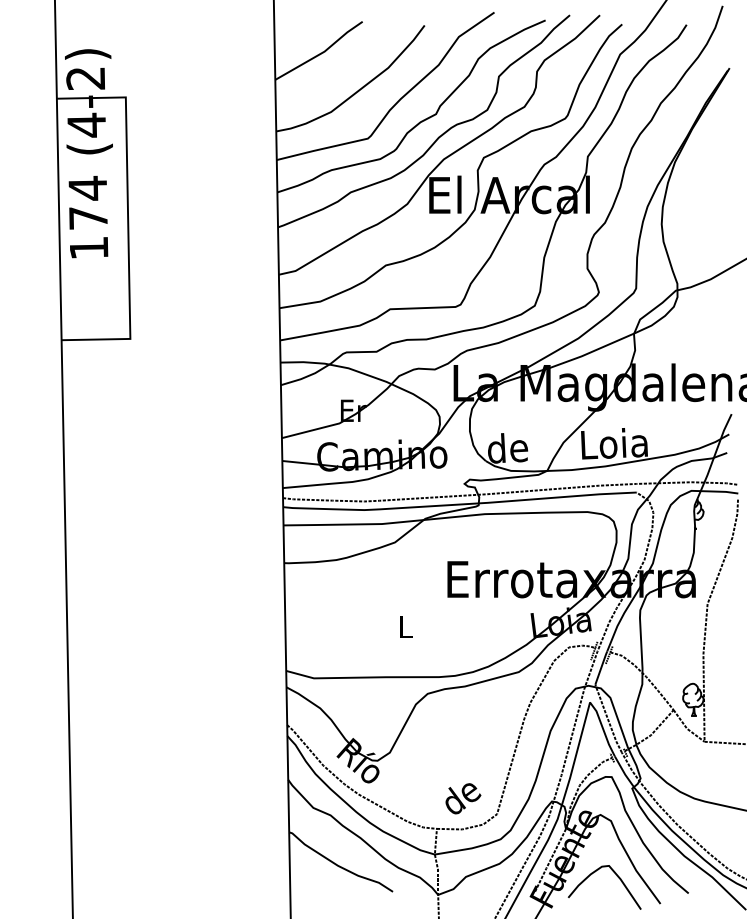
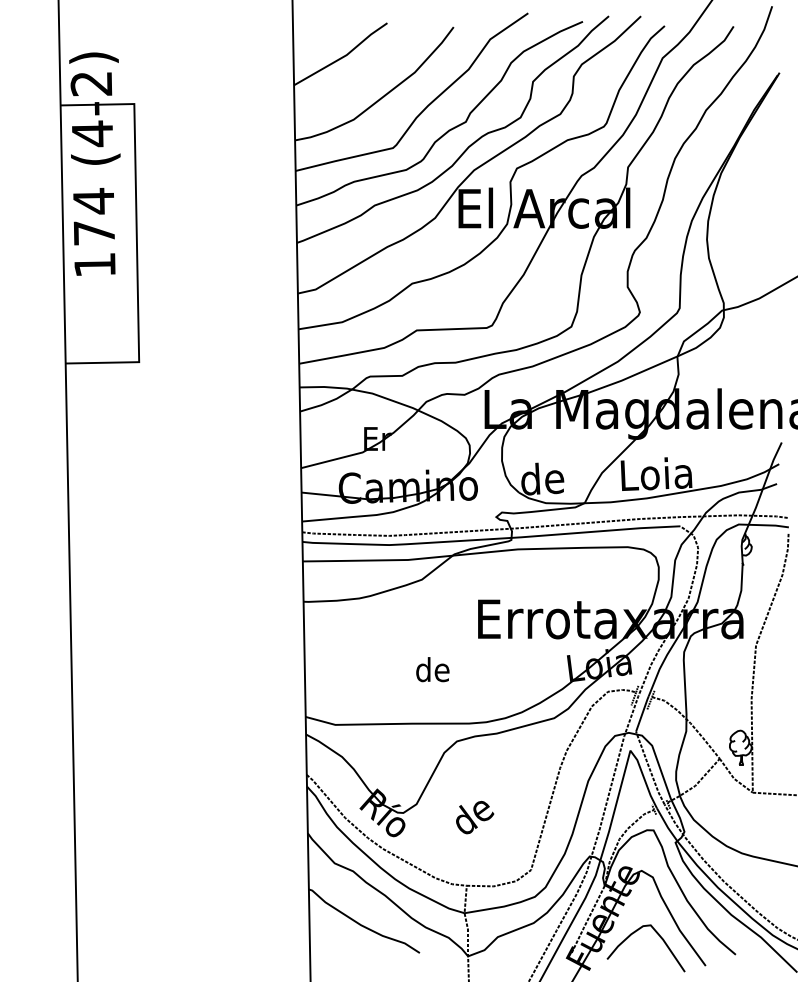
text: (404, 626) -> (432, 669), L -> de
text: (463, 798) -> (475, 817), moved

